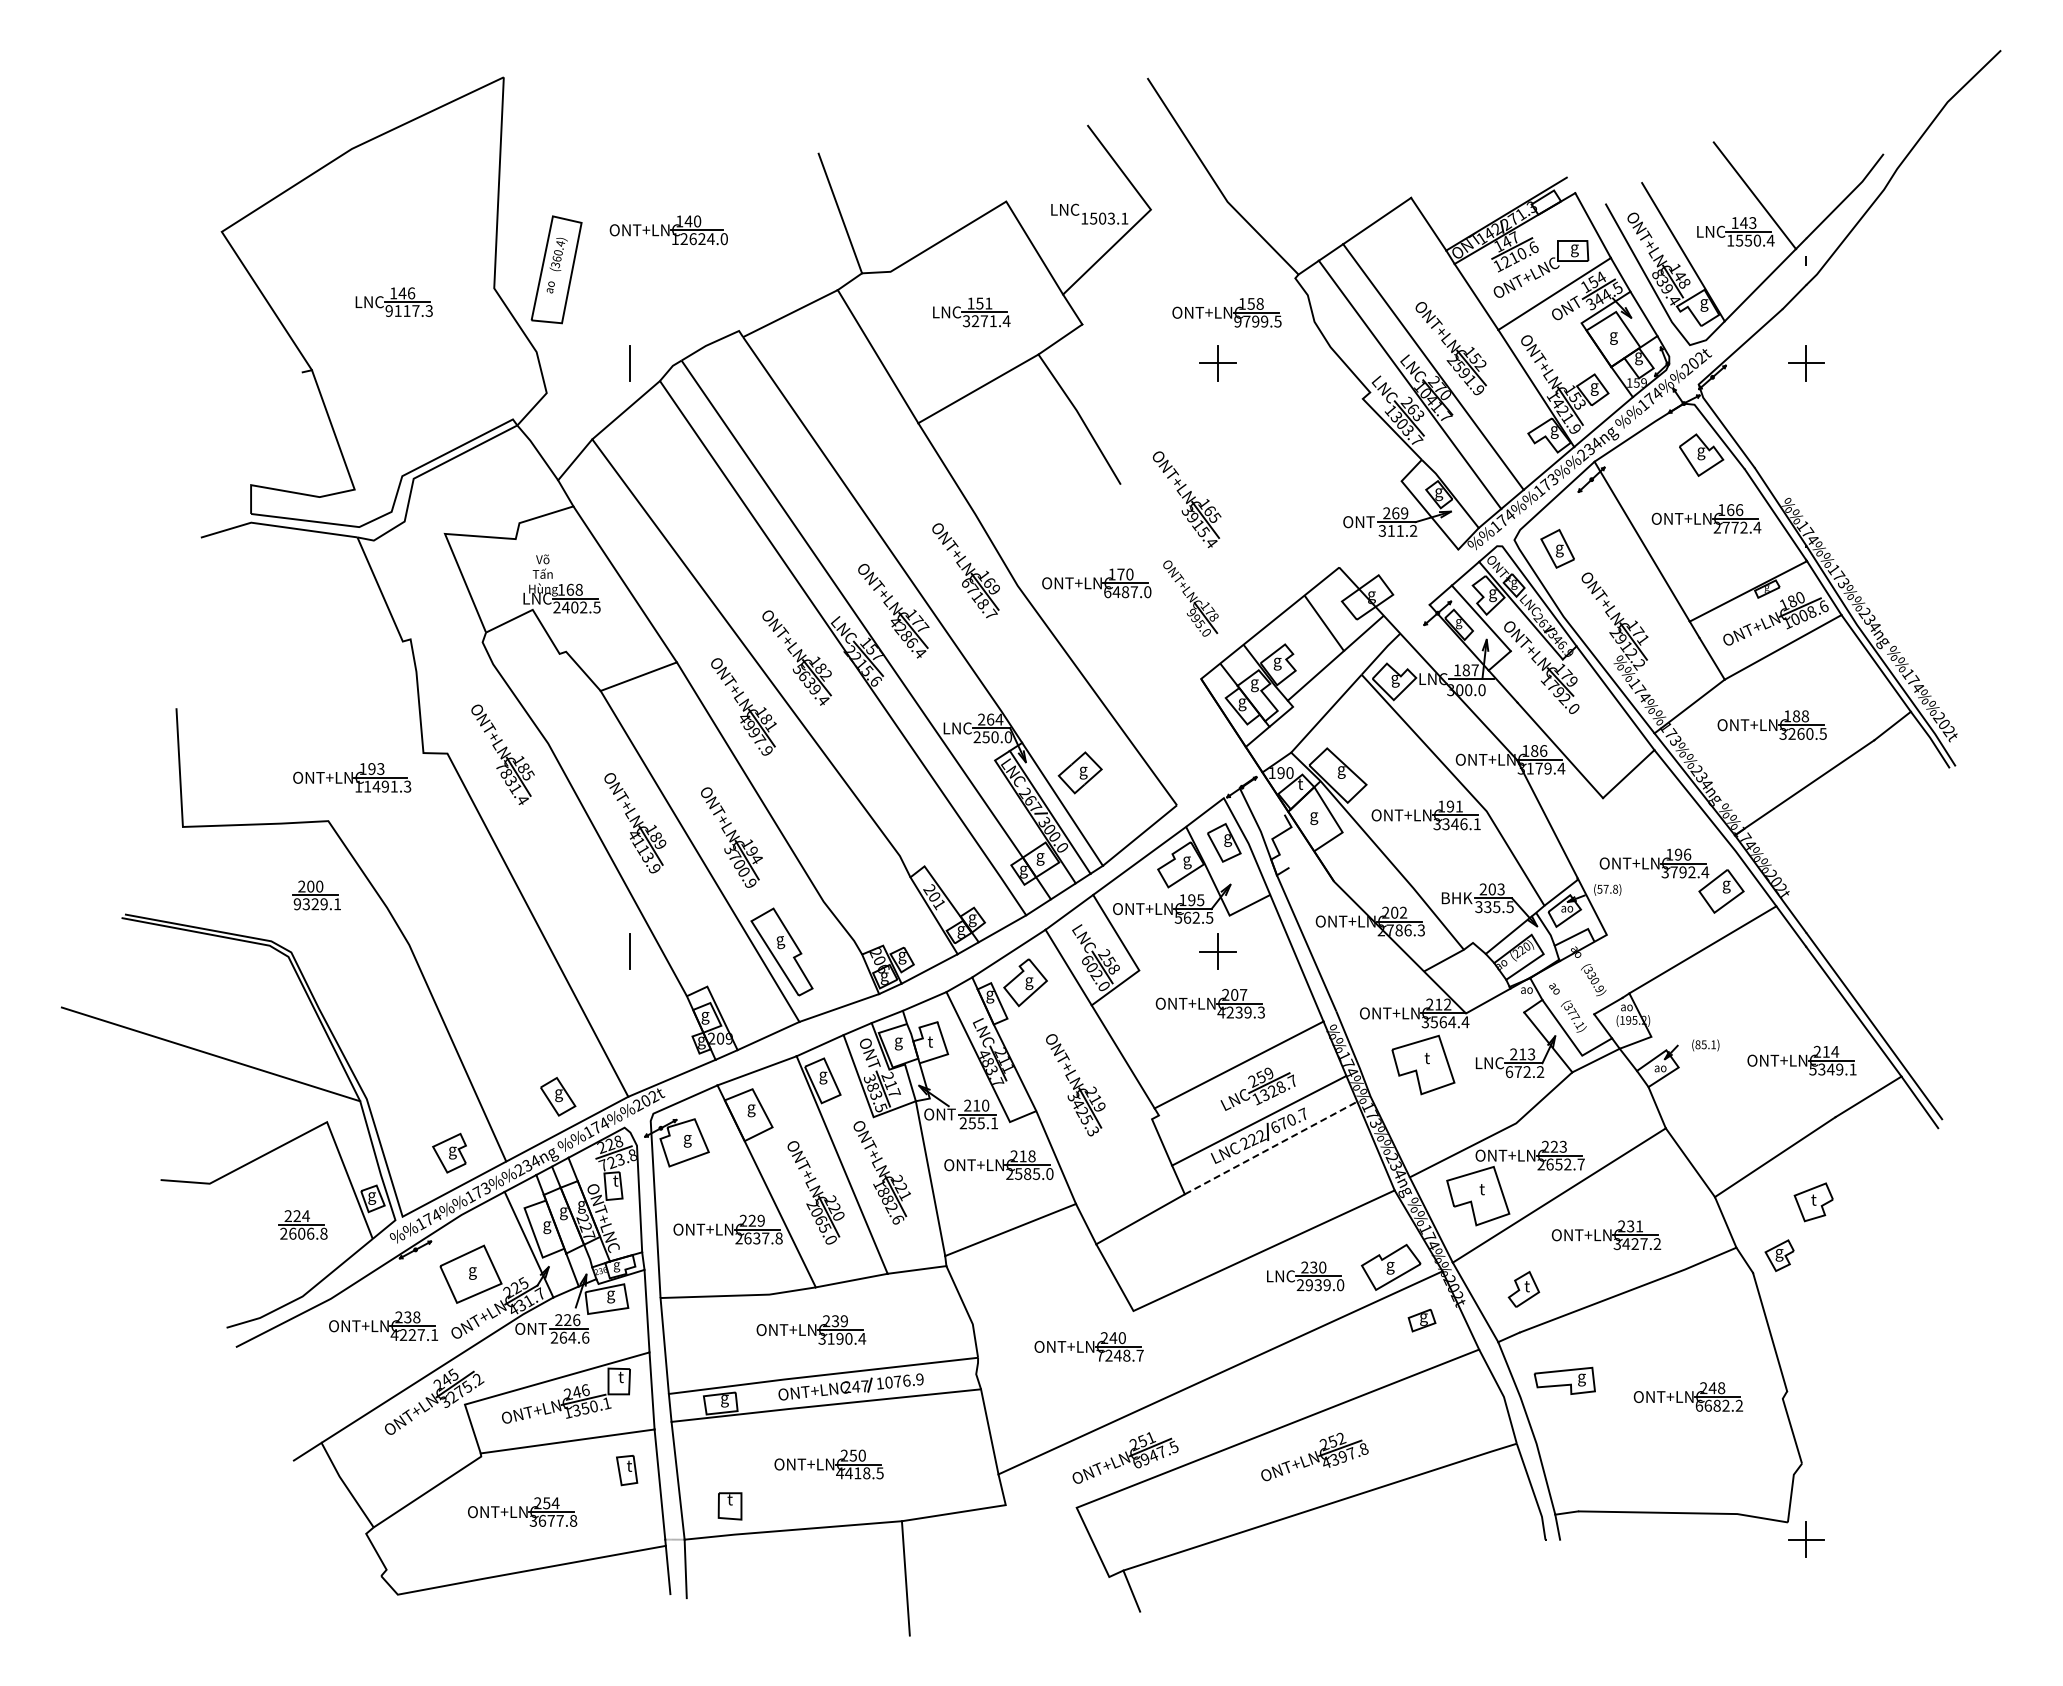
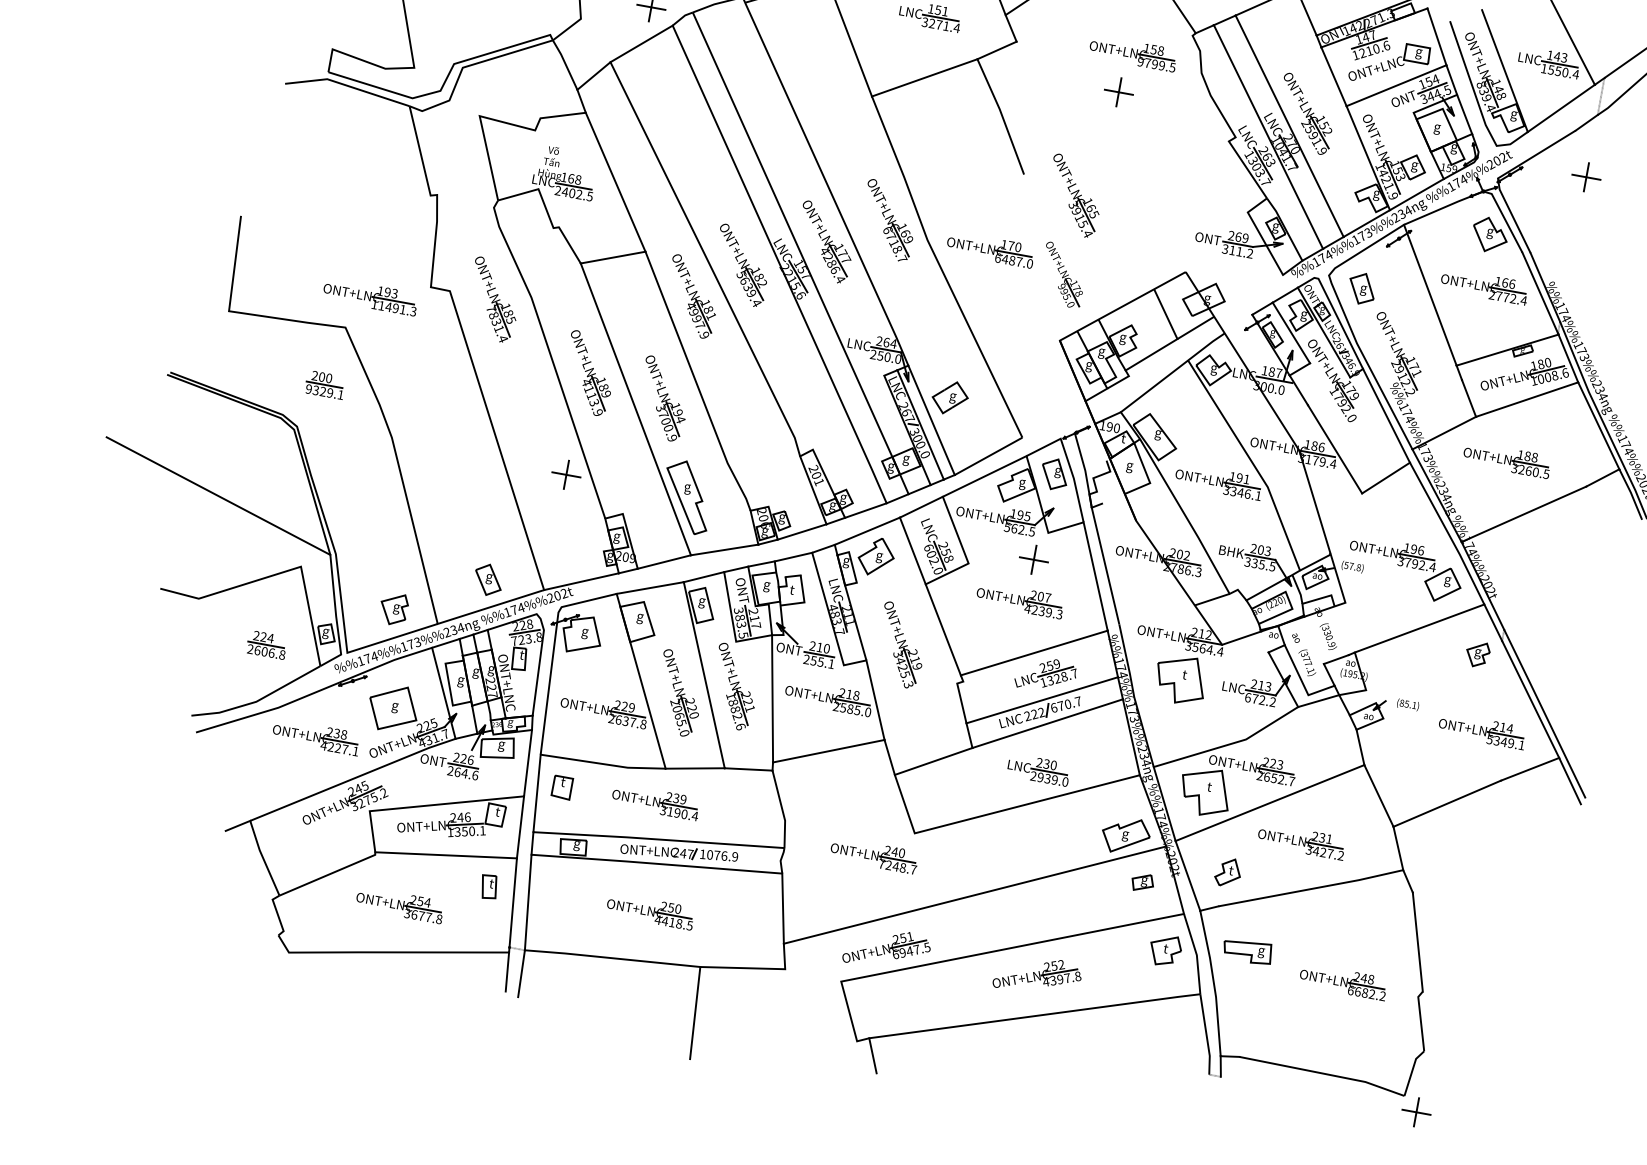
line: (629, 363) -> (651, 7), added
line: (629, 951) -> (566, 474), added
line: (1271, 1148) -> (1047, 724), dashed -> solid
part: (1813, 1202) -> (1165, 950), moved
part: (1779, 1255) -> (1477, 654), moved
part: (1305, 1276) -> (1038, 770), moved
part: (729, 1506) -> (561, 787), moved

